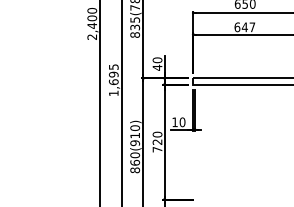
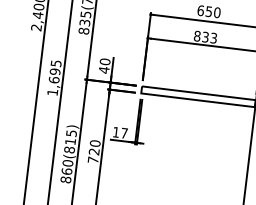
text: (244, 27) -> (205, 37), 647 -> 833
text: (182, 122) -> (124, 133), 10 -> 17
text: (135, 135) -> (70, 141), 860(910) -> 860(815)

